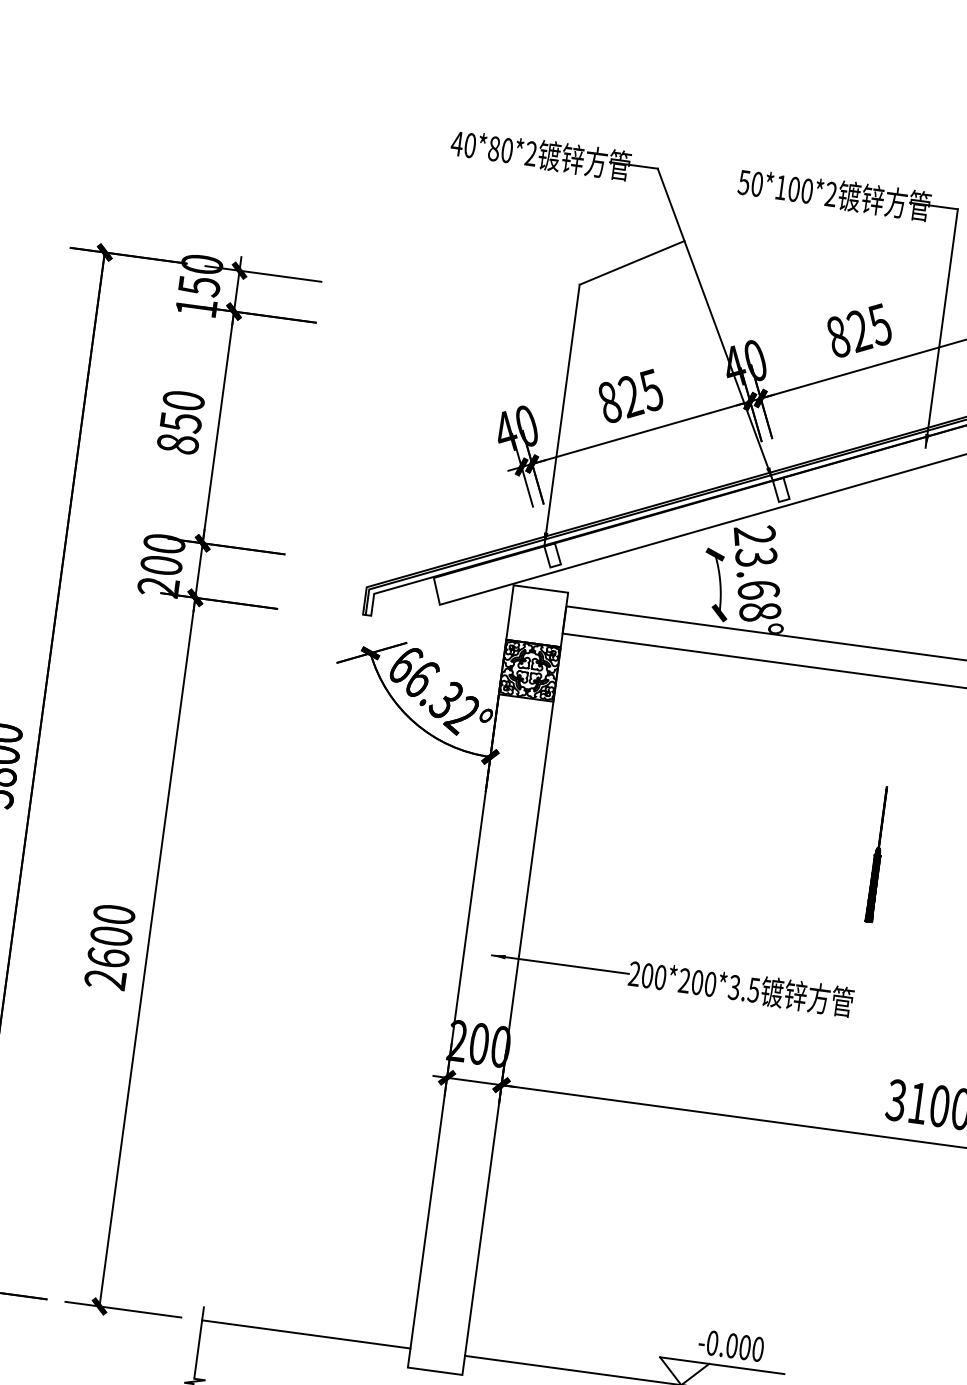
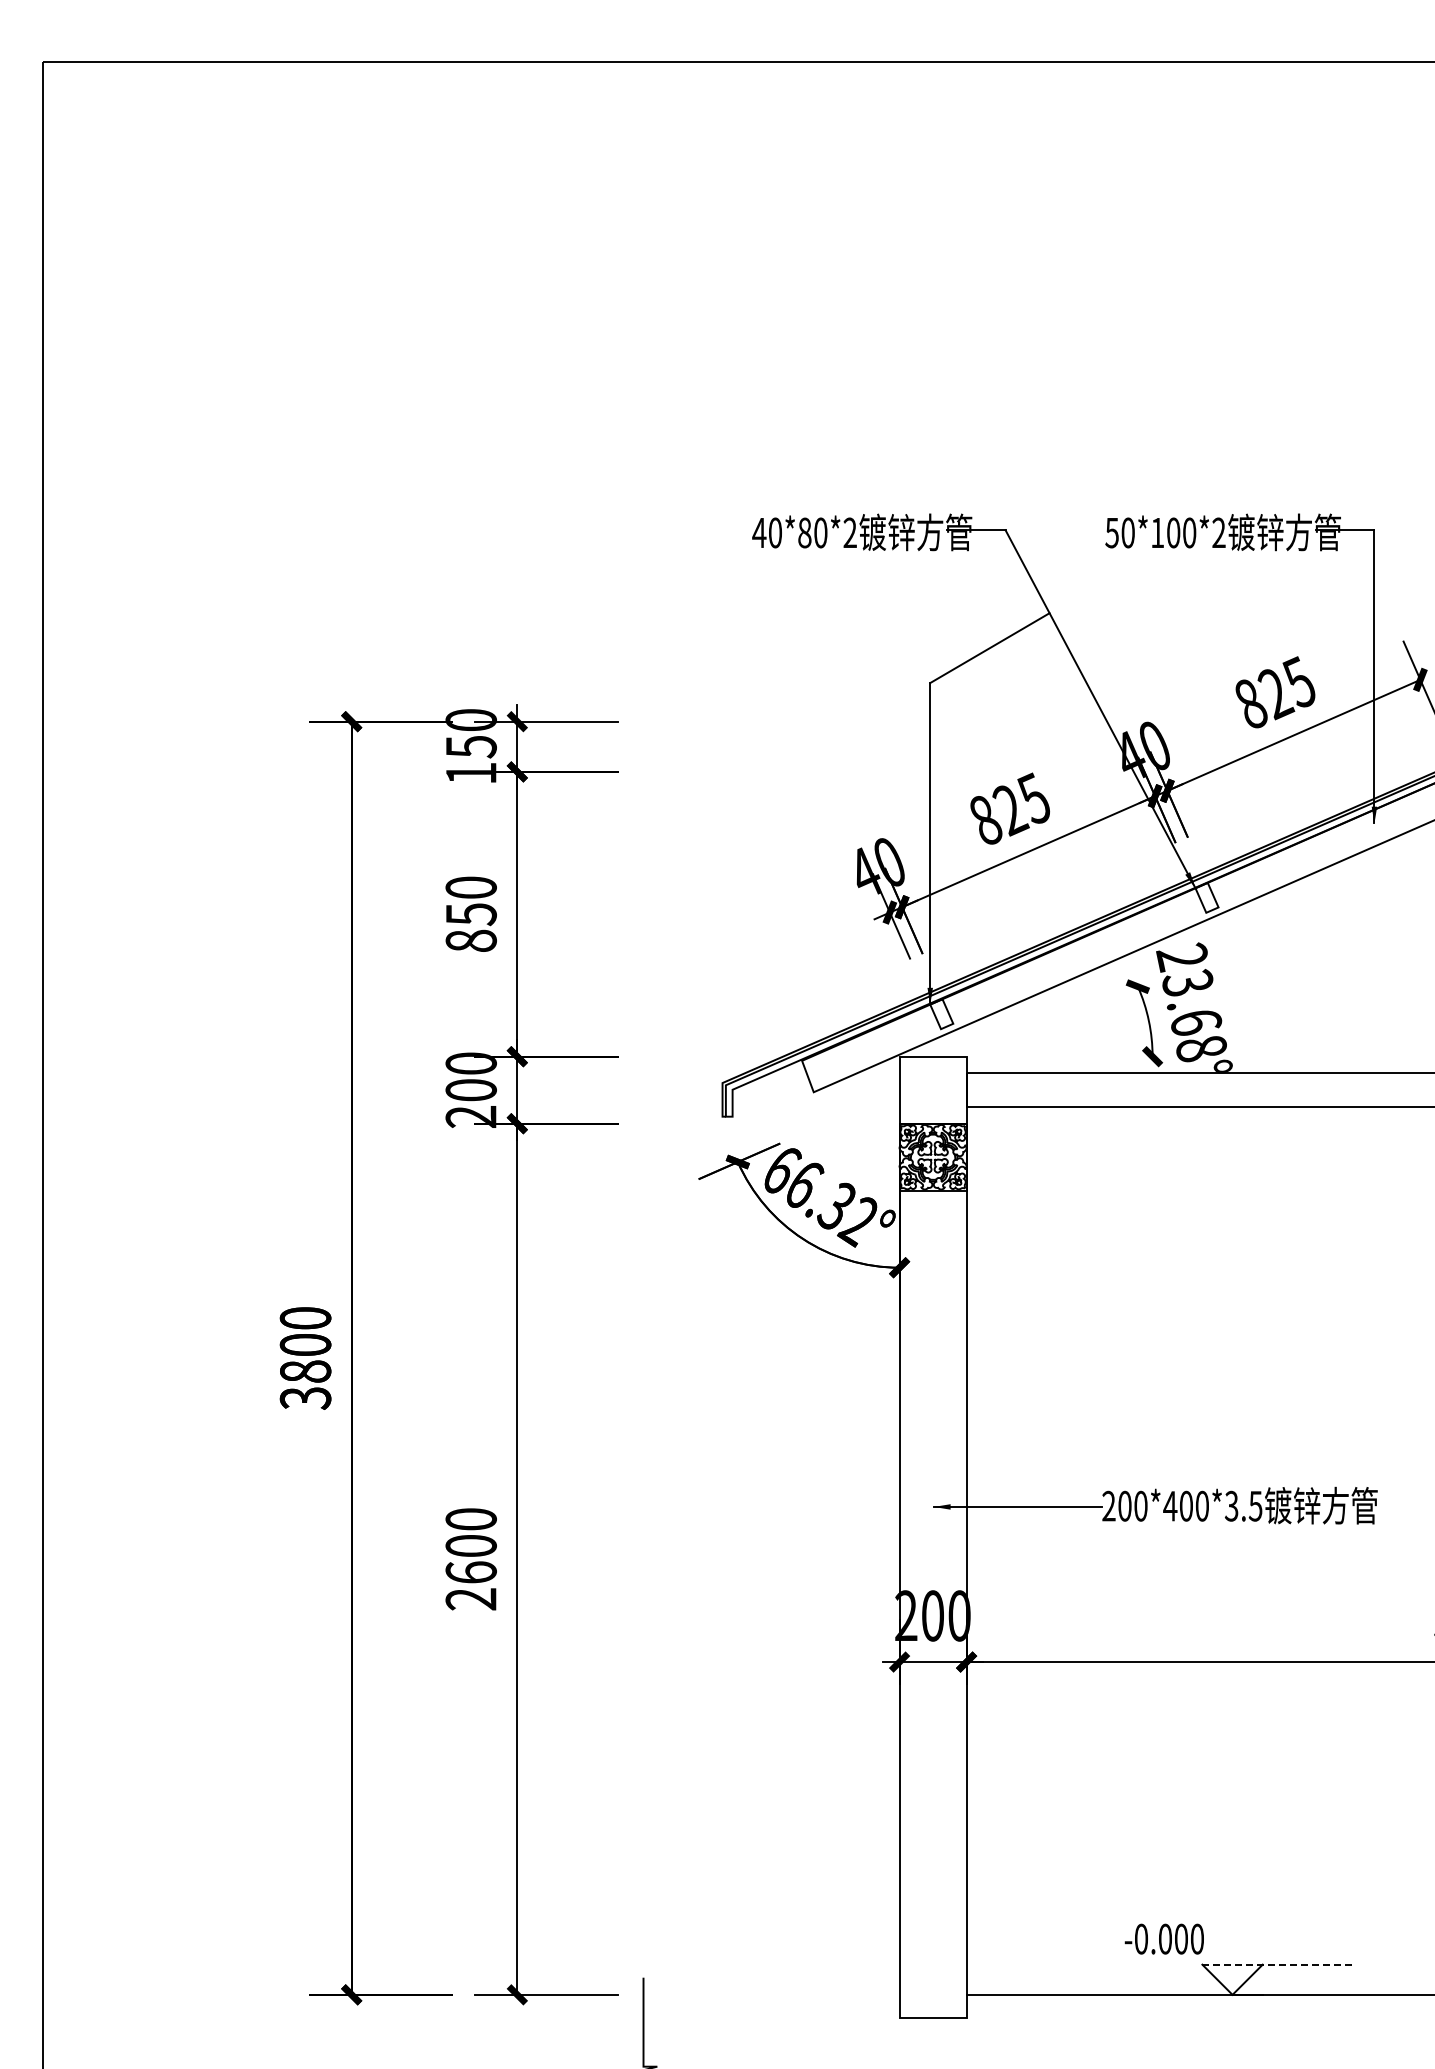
part: (878, 853) -> (1383, 1321), removed
text: (684, 980) -> (1170, 1505), 200*200*3.5 -> 200*400*3.5
line: (306, 1334) -> (771, 1994), removed
text: (730, 1345) -> (1163, 1938), moved
line: (722, 1365) -> (1279, 1964), solid -> dashed

